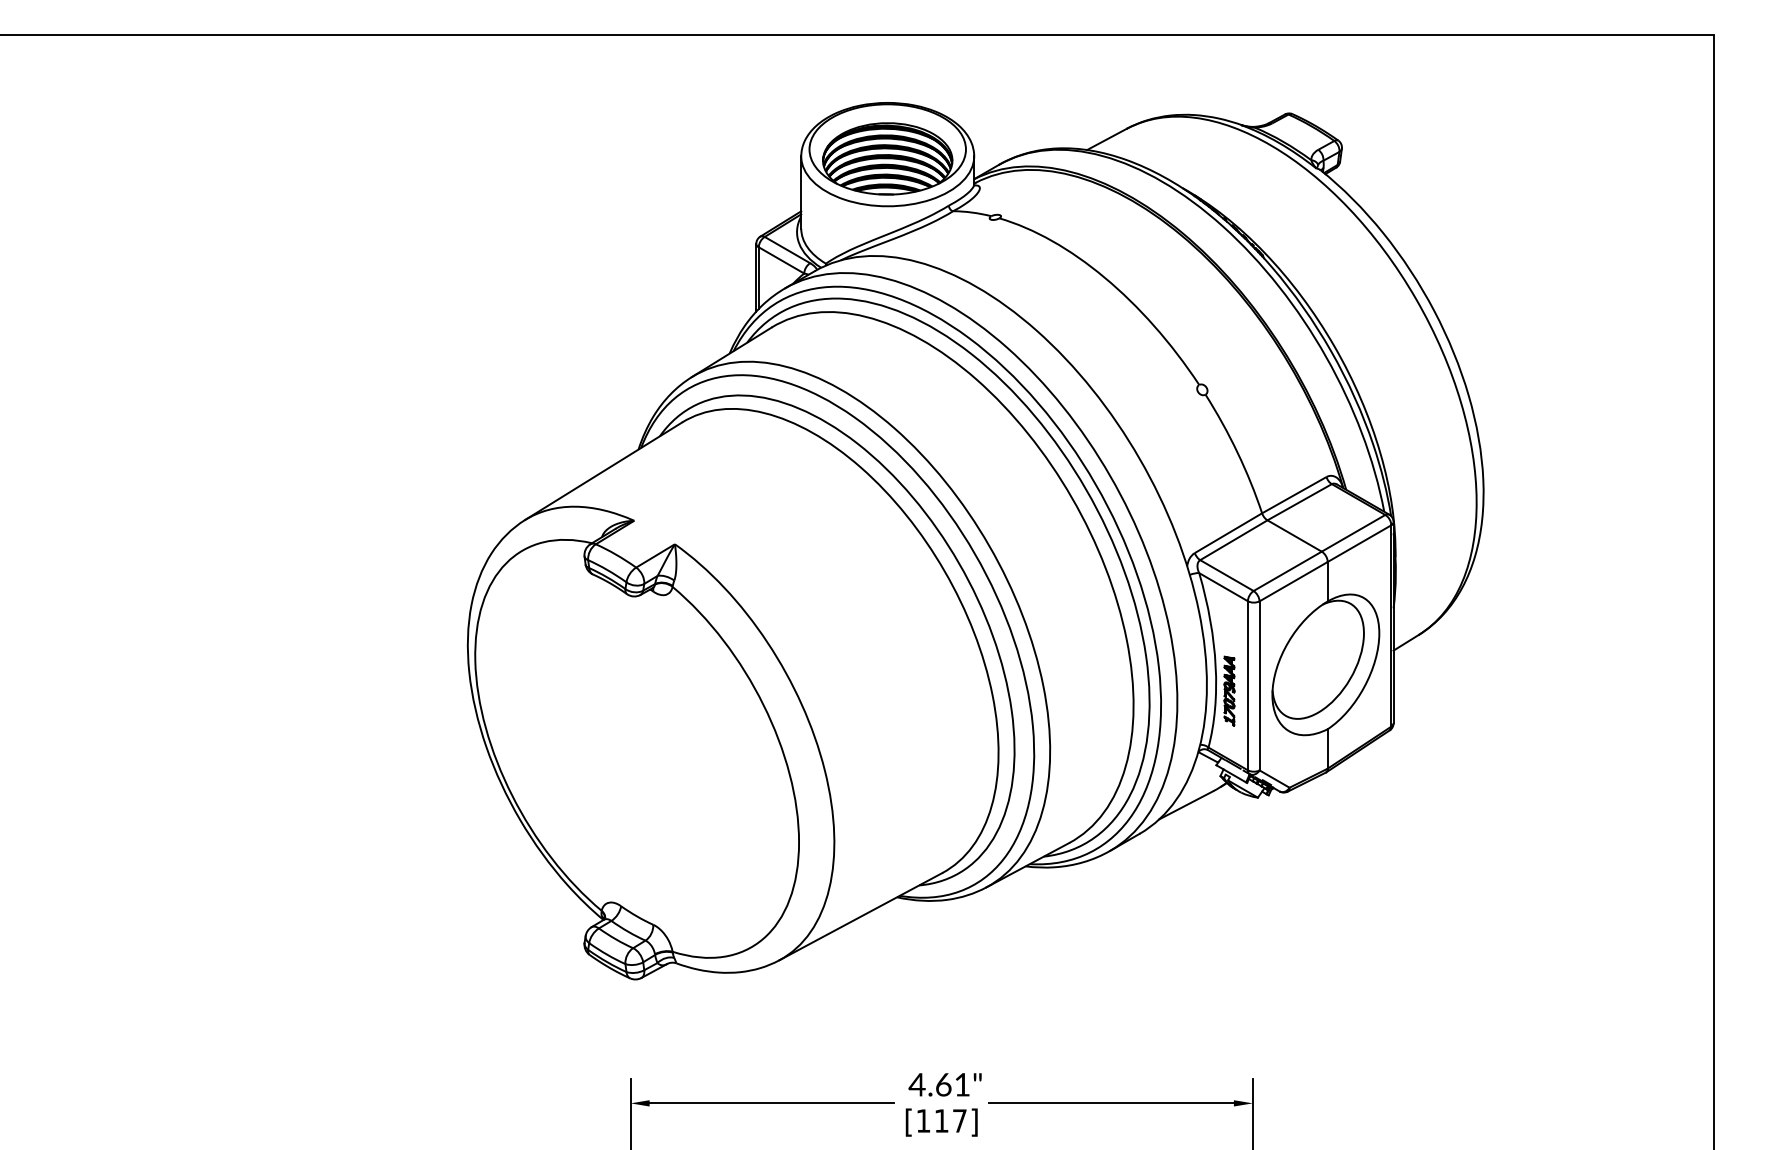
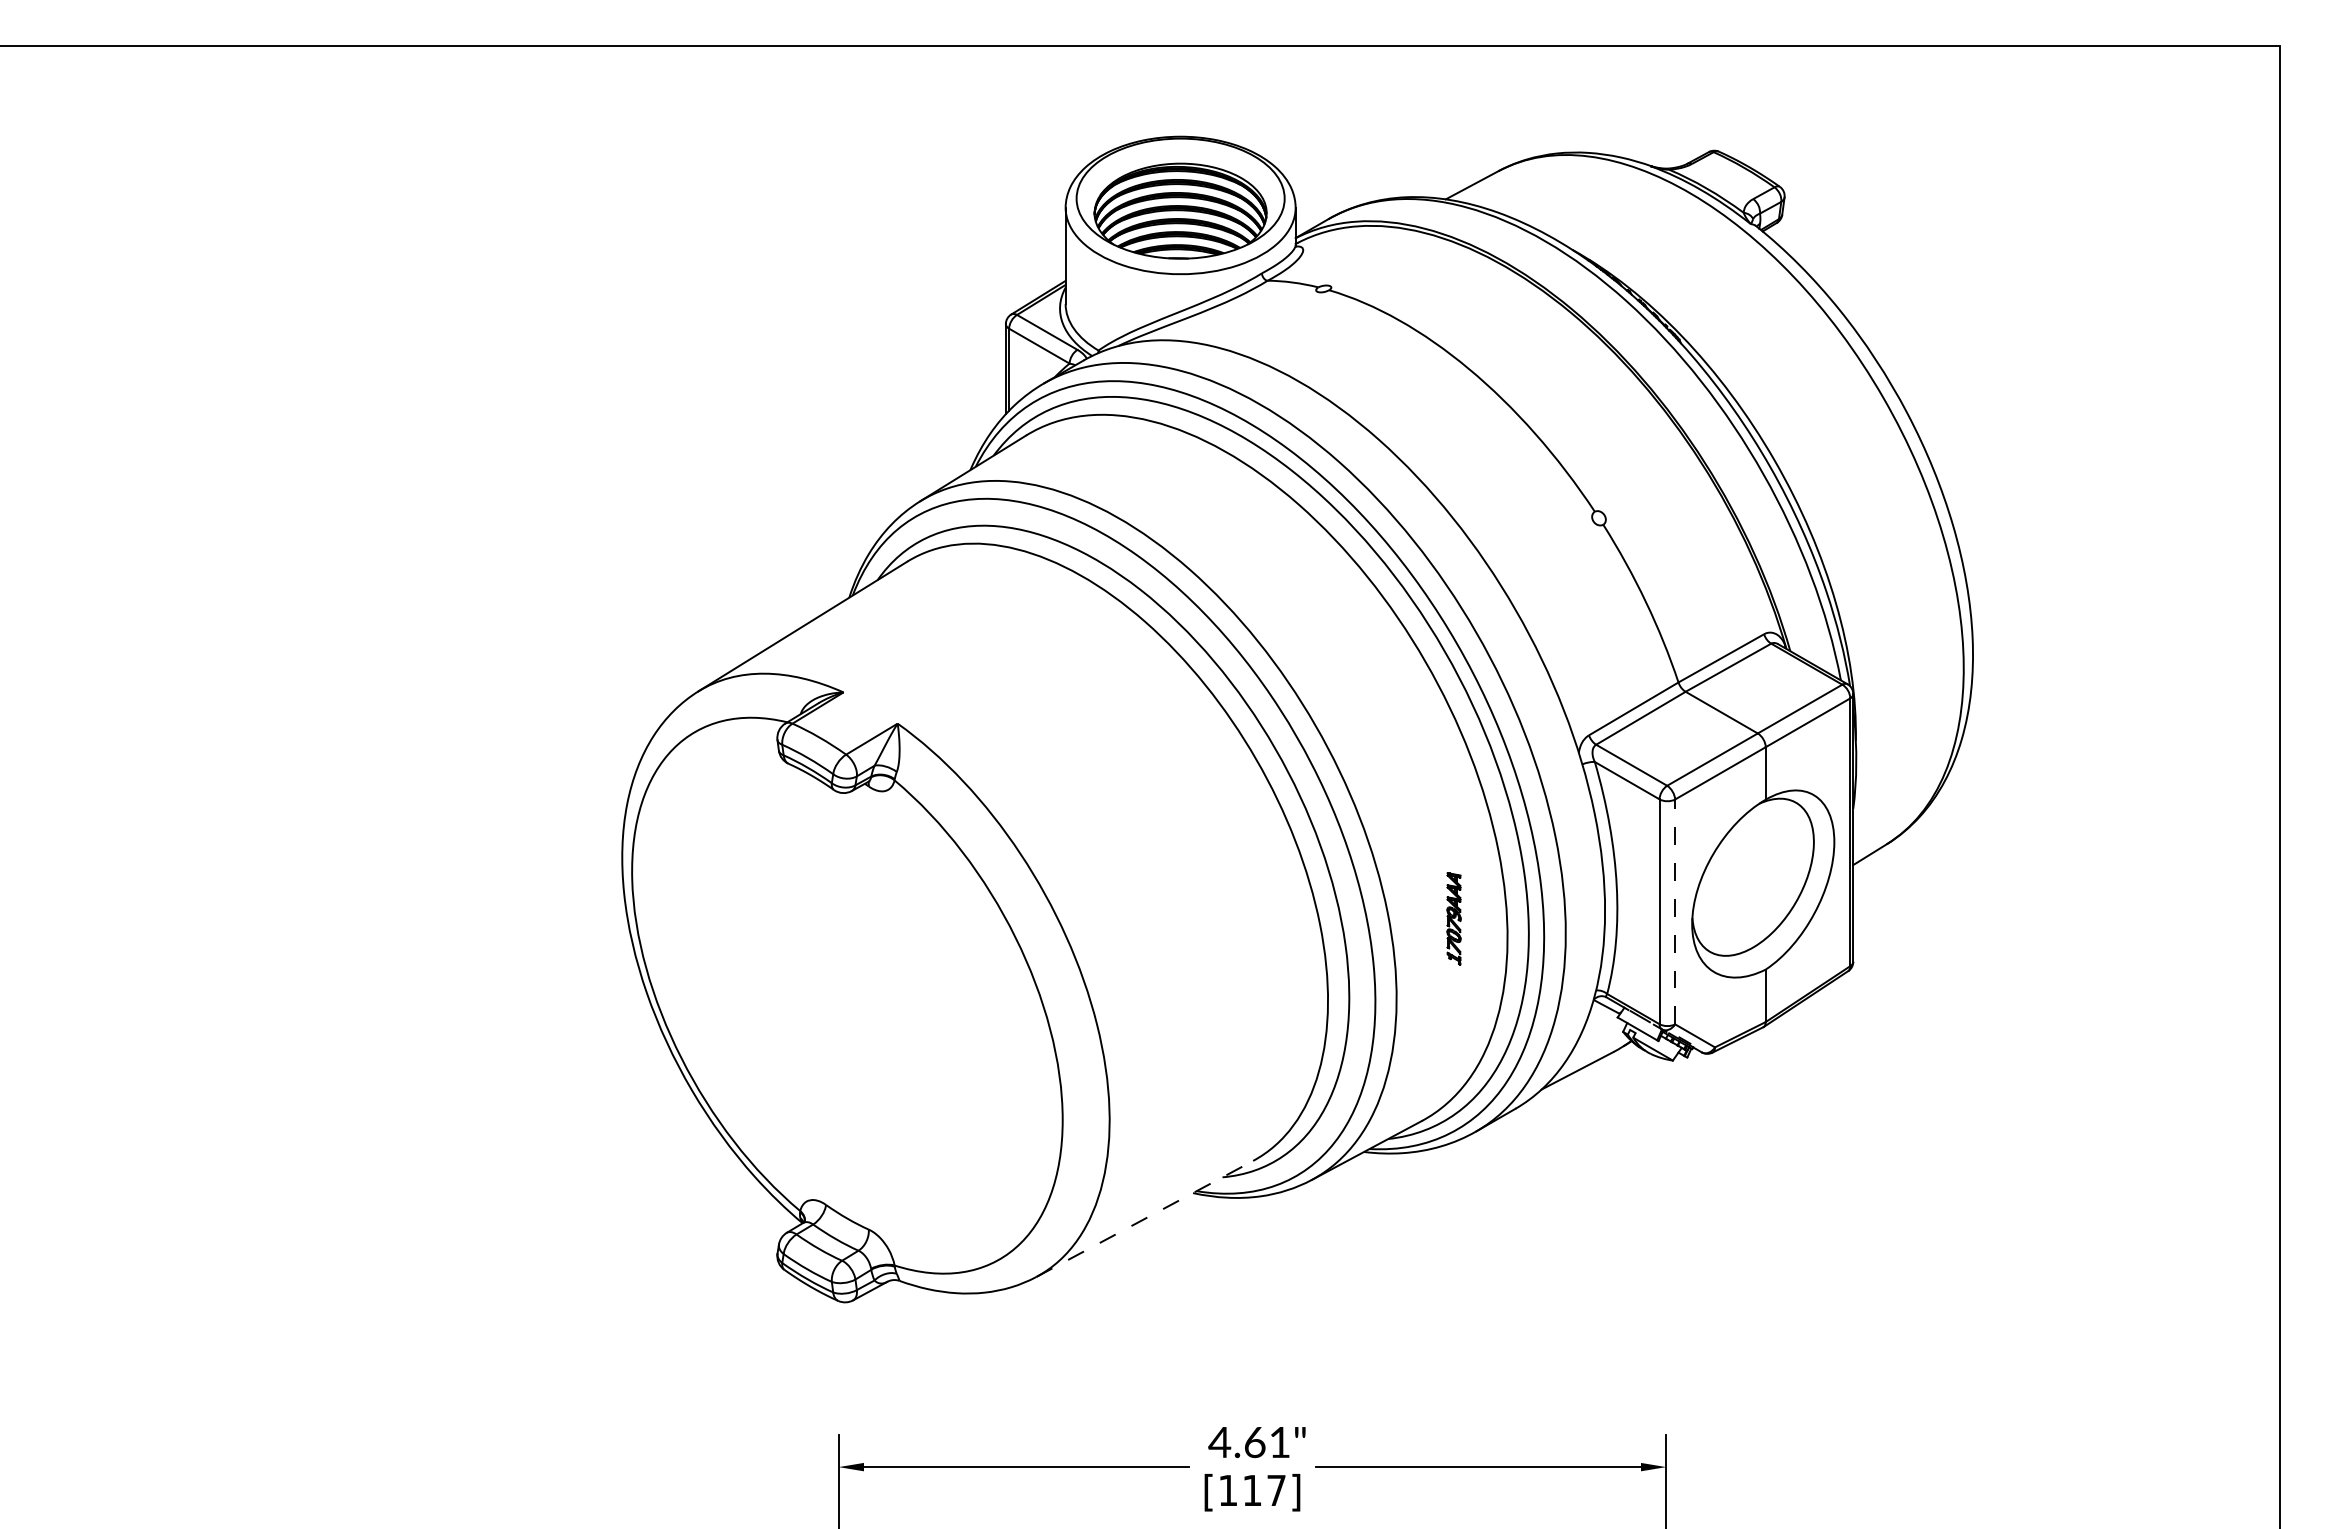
line: (1259, 685) -> (1675, 911), solid -> dashed
part: (1229, 690) -> (1453, 918), moved
line: (860, 916) -> (1144, 1218), solid -> dashed

